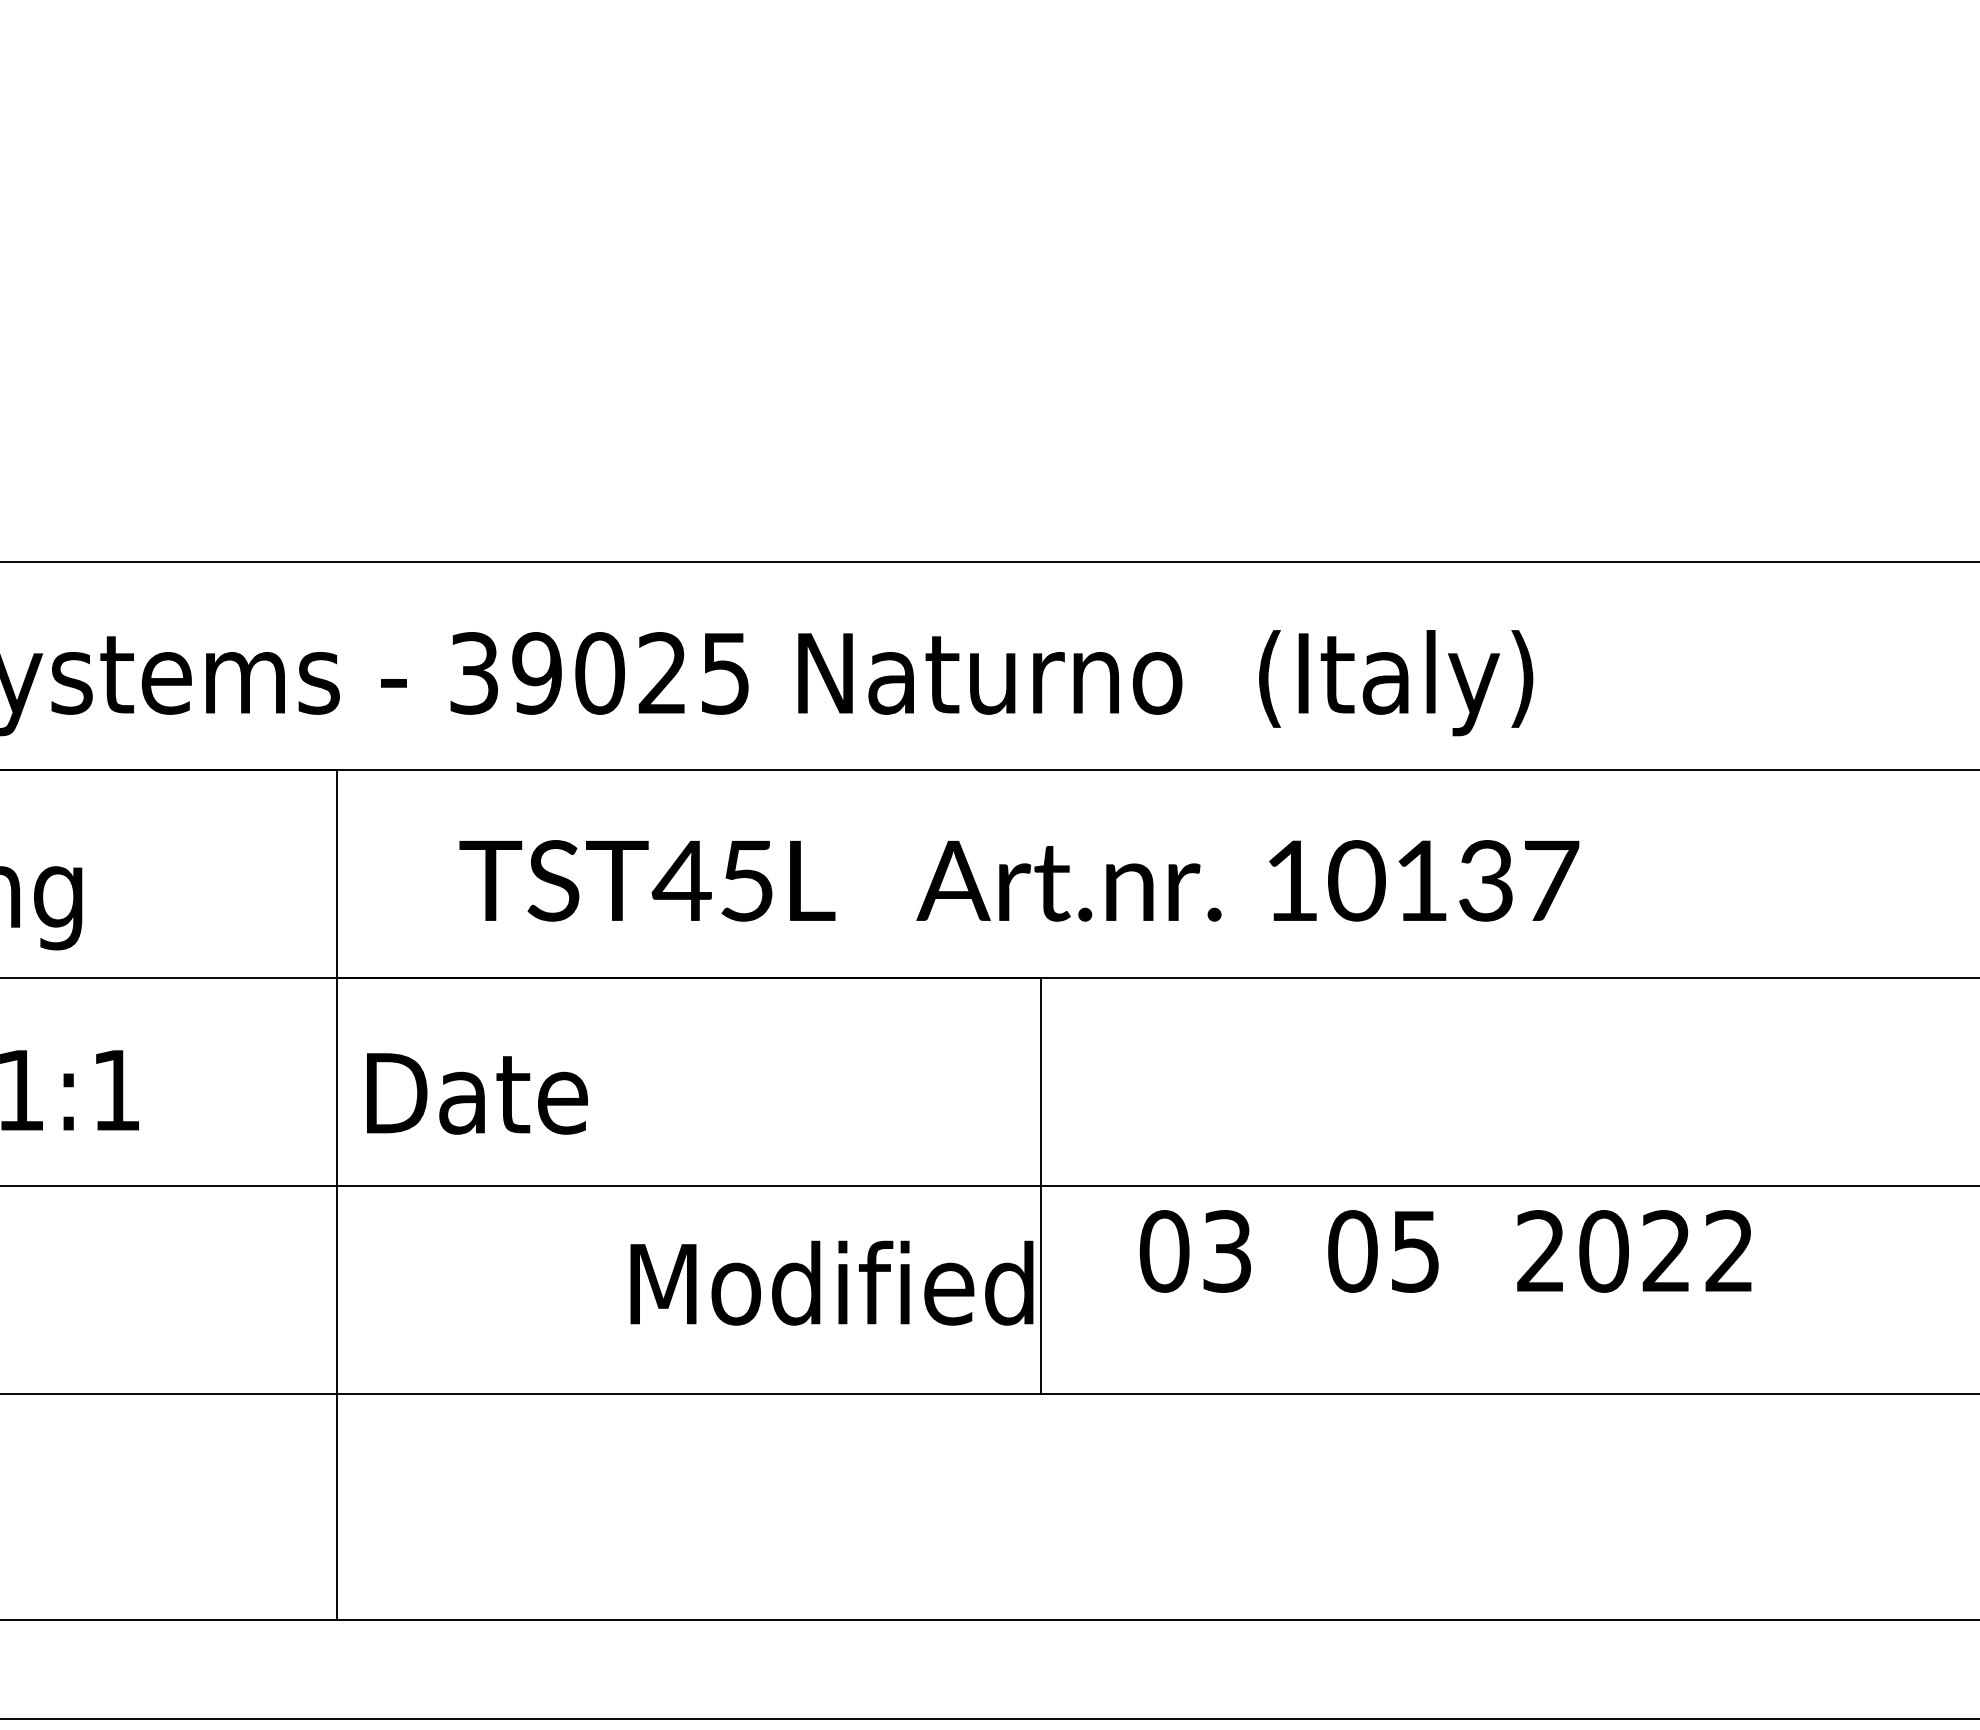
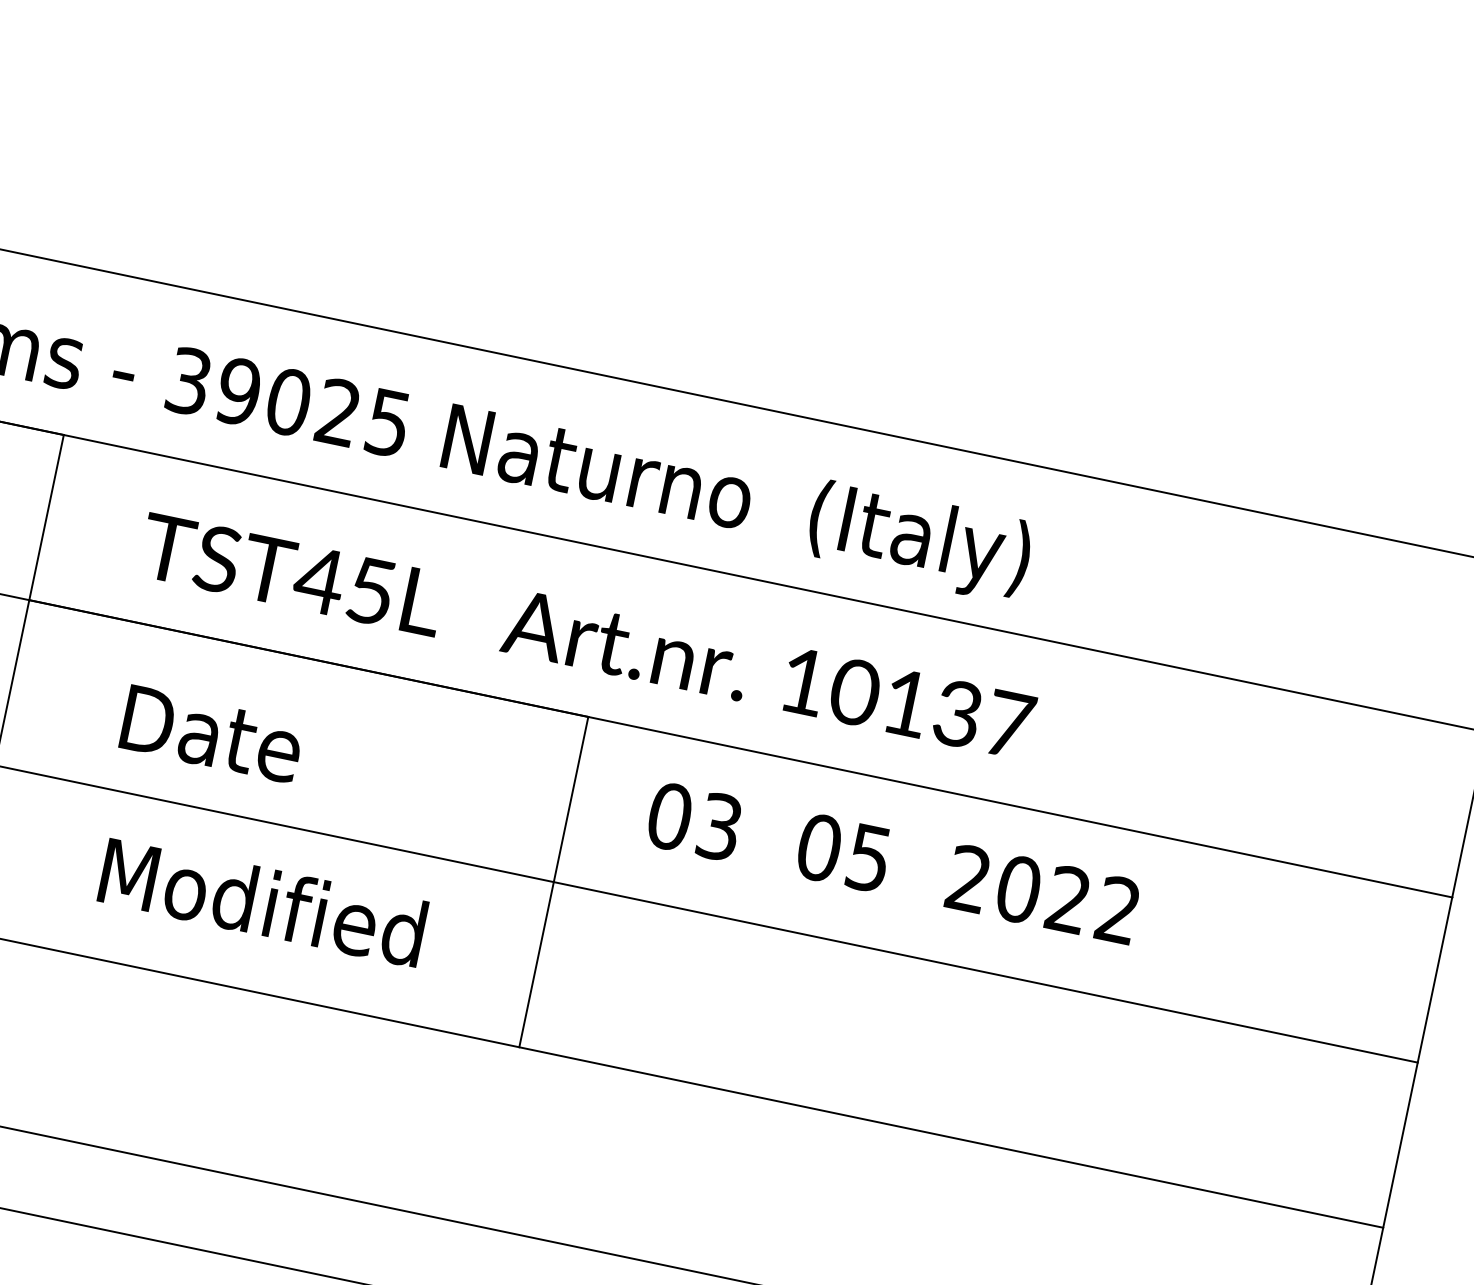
text: (477, 1093) -> (212, 734), moved
text: (1445, 1251) -> (892, 863), moved
text: (831, 1282) -> (262, 901), moved

